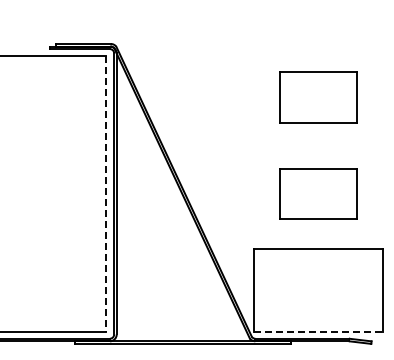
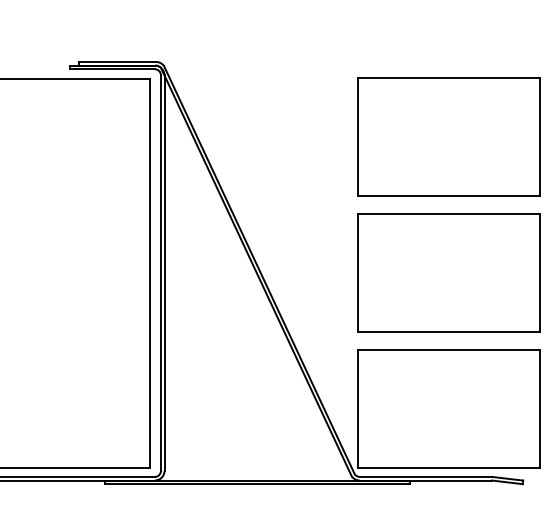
part: (318, 97) -> (448, 137), size x1.67
part: (318, 193) -> (448, 272), size x1.67
line: (106, 194) -> (150, 273), dashed -> solid
line: (319, 332) -> (449, 468), dashed -> solid

